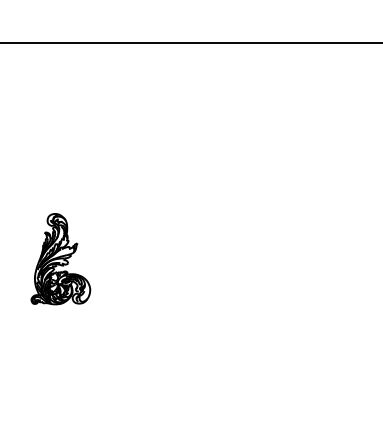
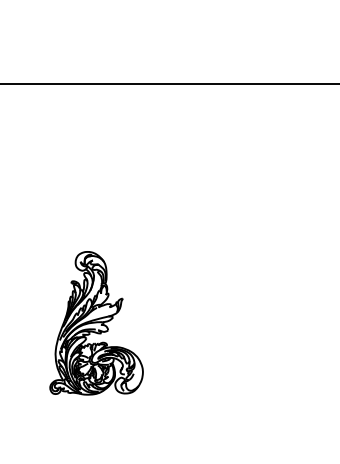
part: (60, 258) -> (96, 322), size x1.43

